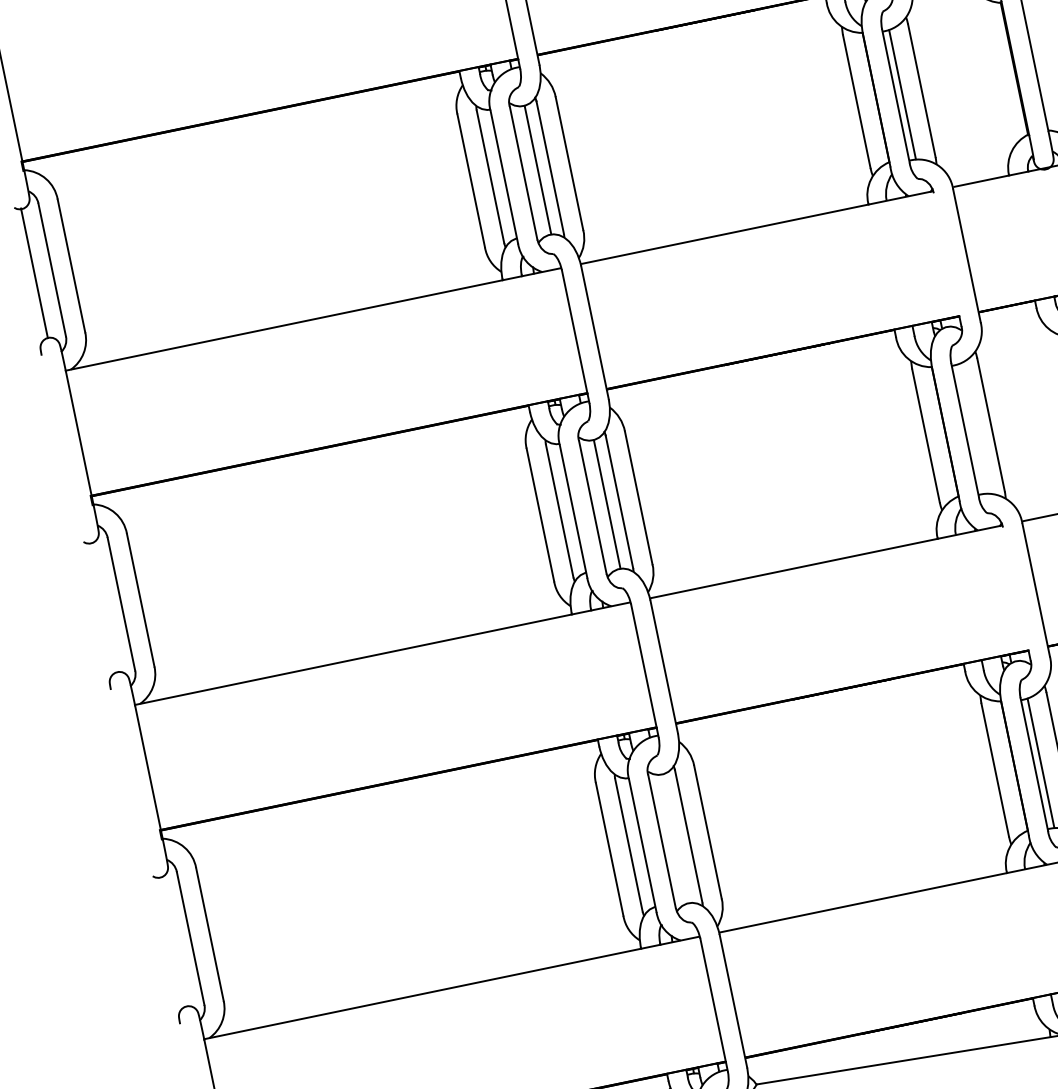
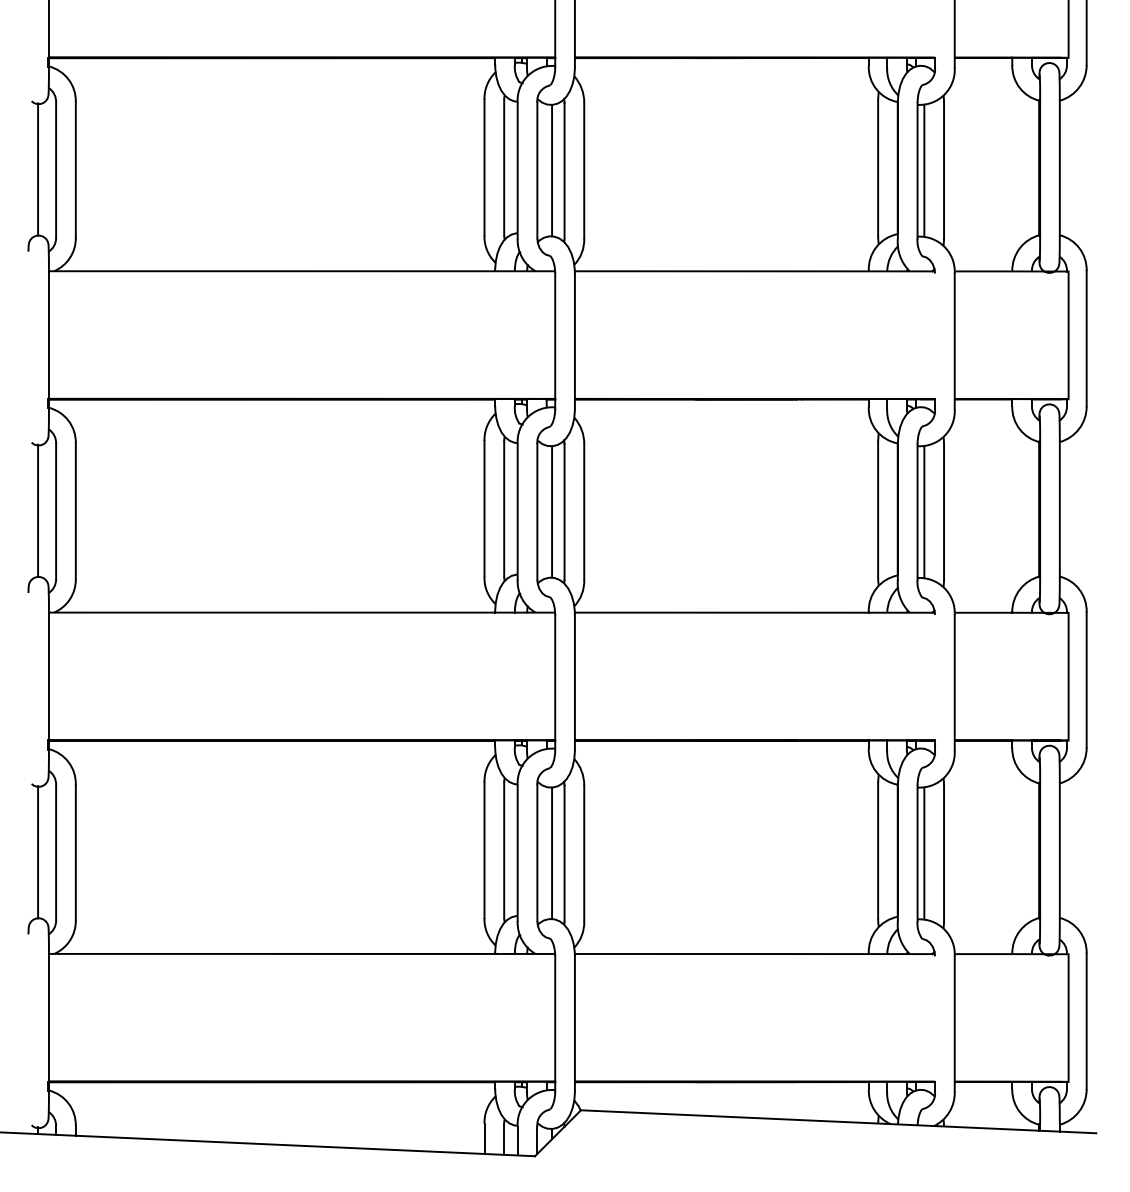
line: (971, 428) -> (924, 511), added
line: (104, 607) -> (38, 510), added
line: (676, 837) -> (552, 852), added
line: (173, 942) -> (38, 852), added

